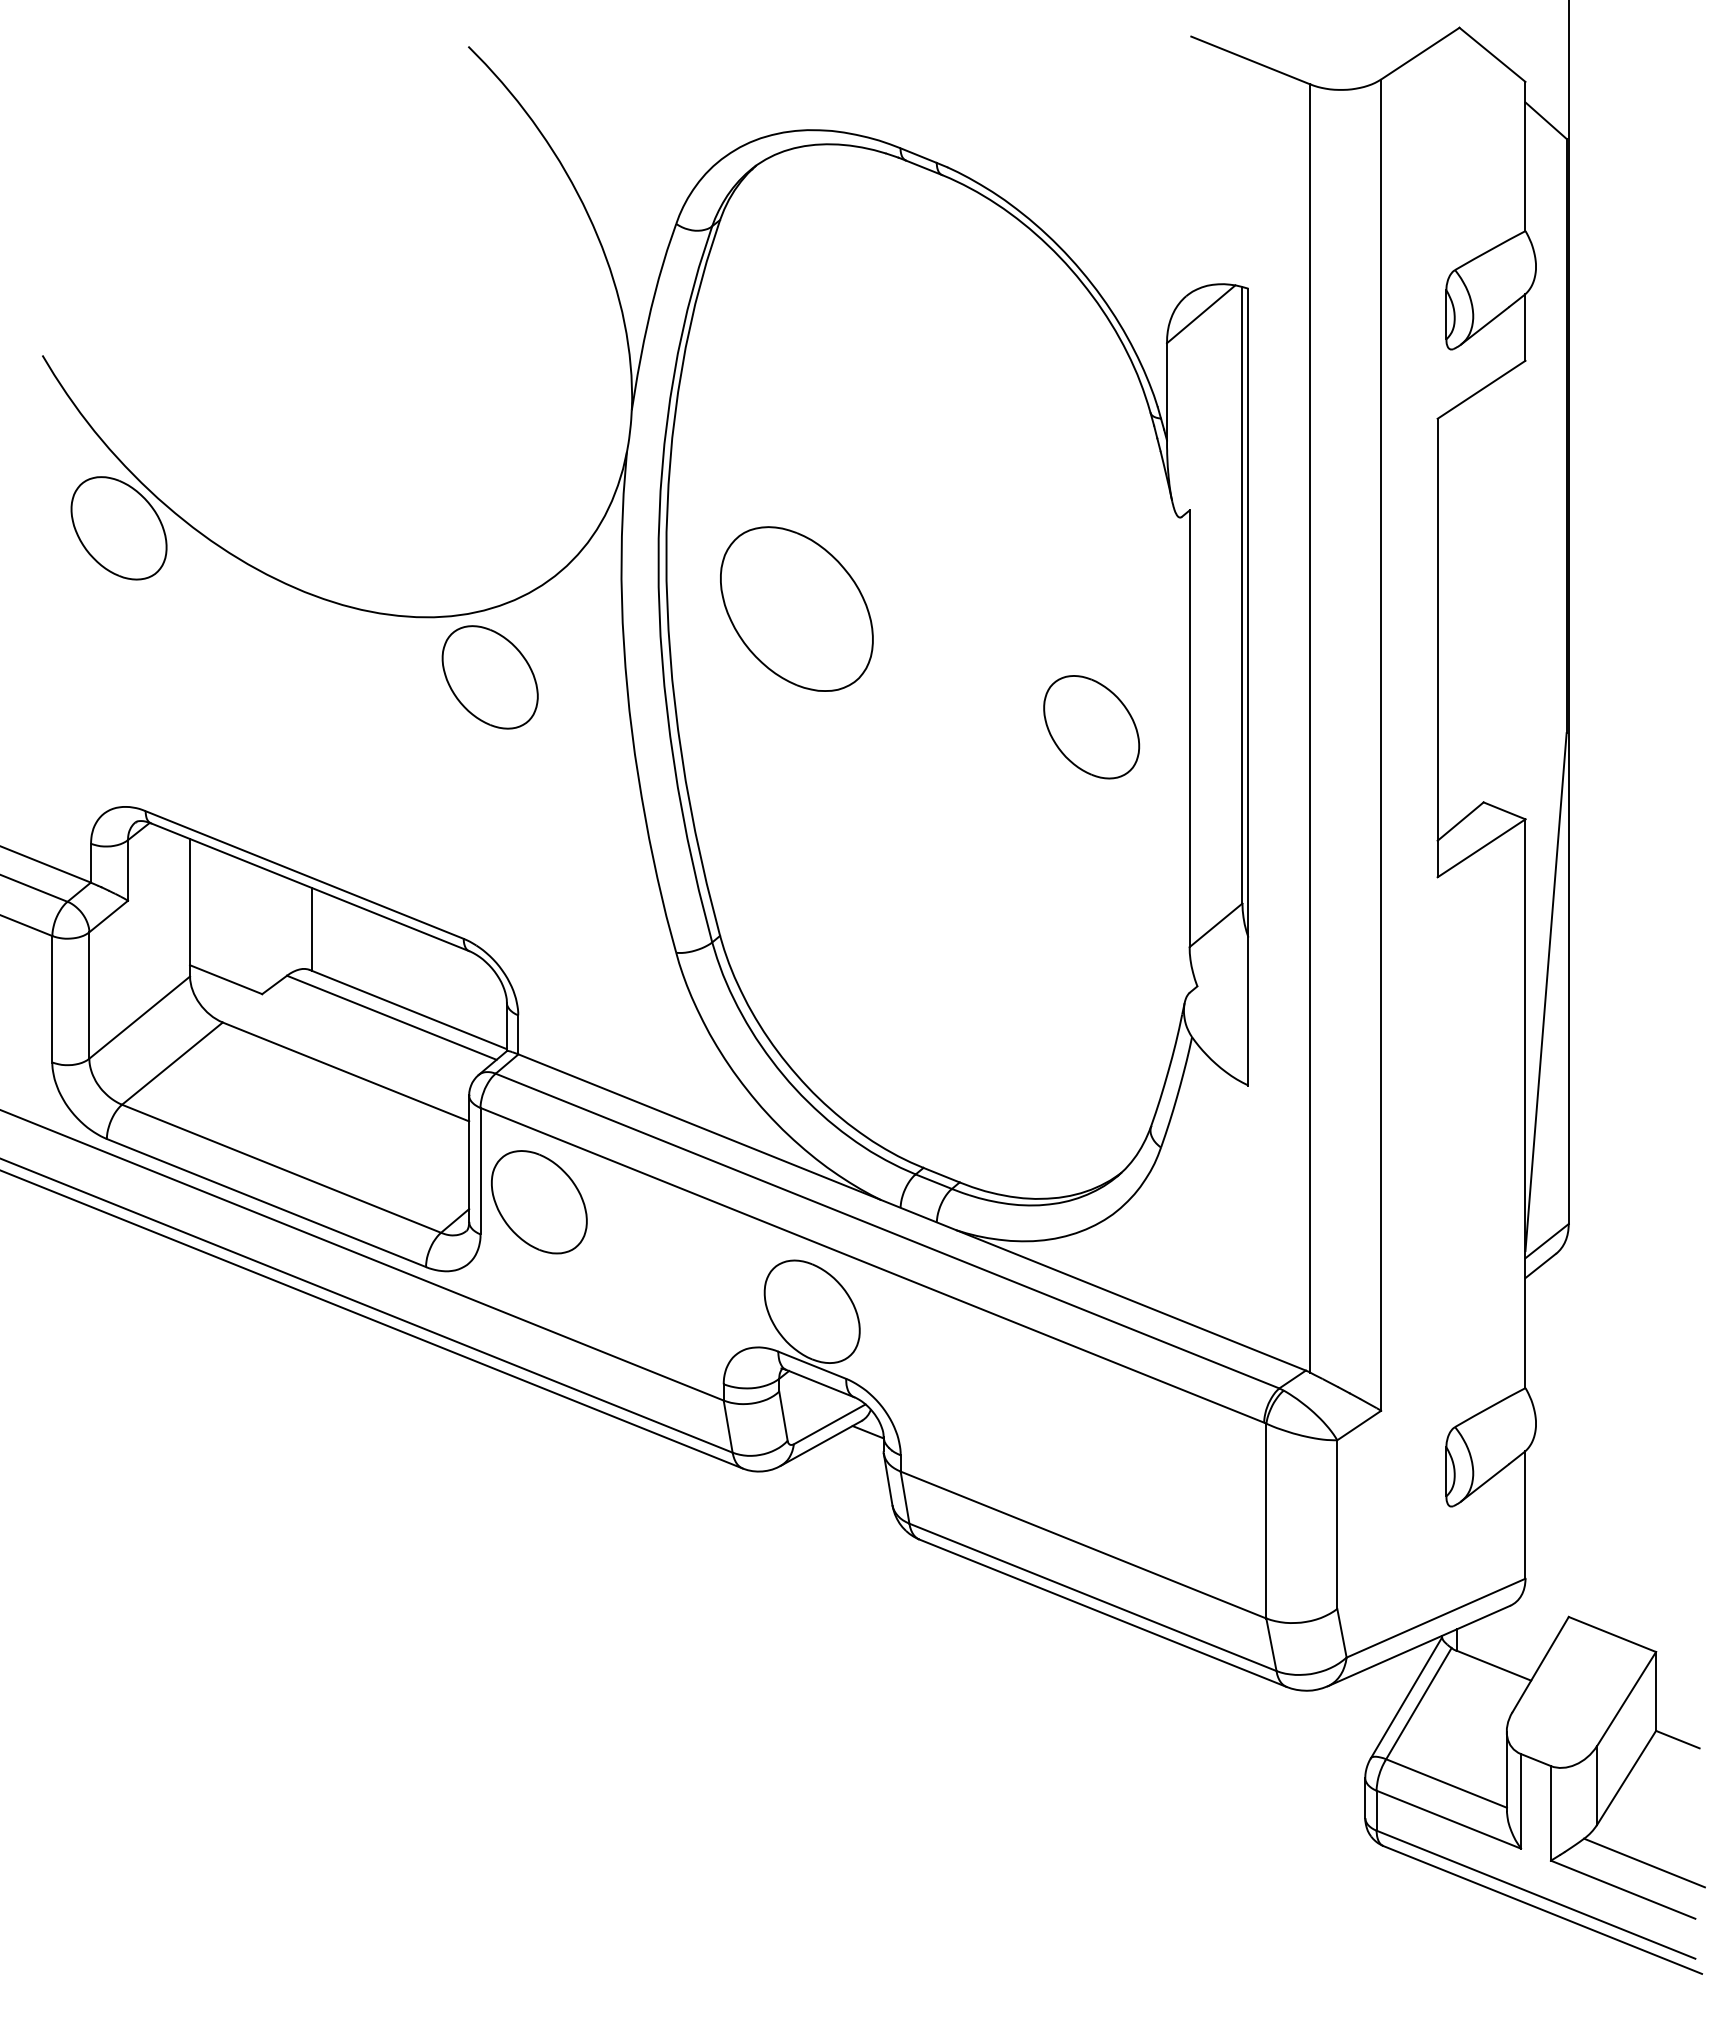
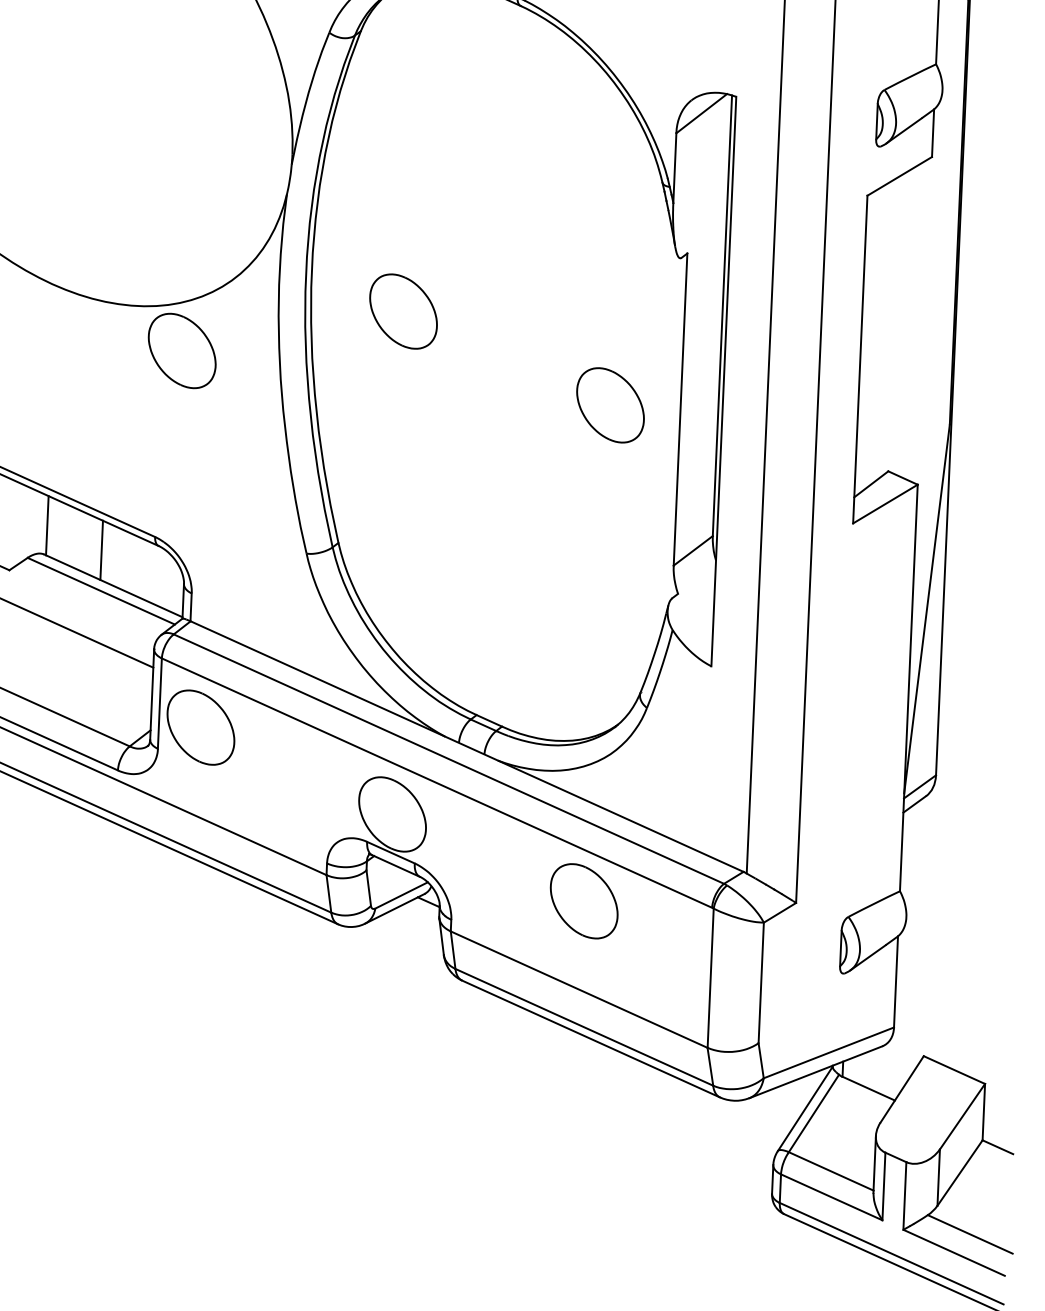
part: (796, 608) -> (403, 311), size x0.62
line: (389, 960) -> (101, 550), added
part: (1084, 1421) -> (583, 901), added

